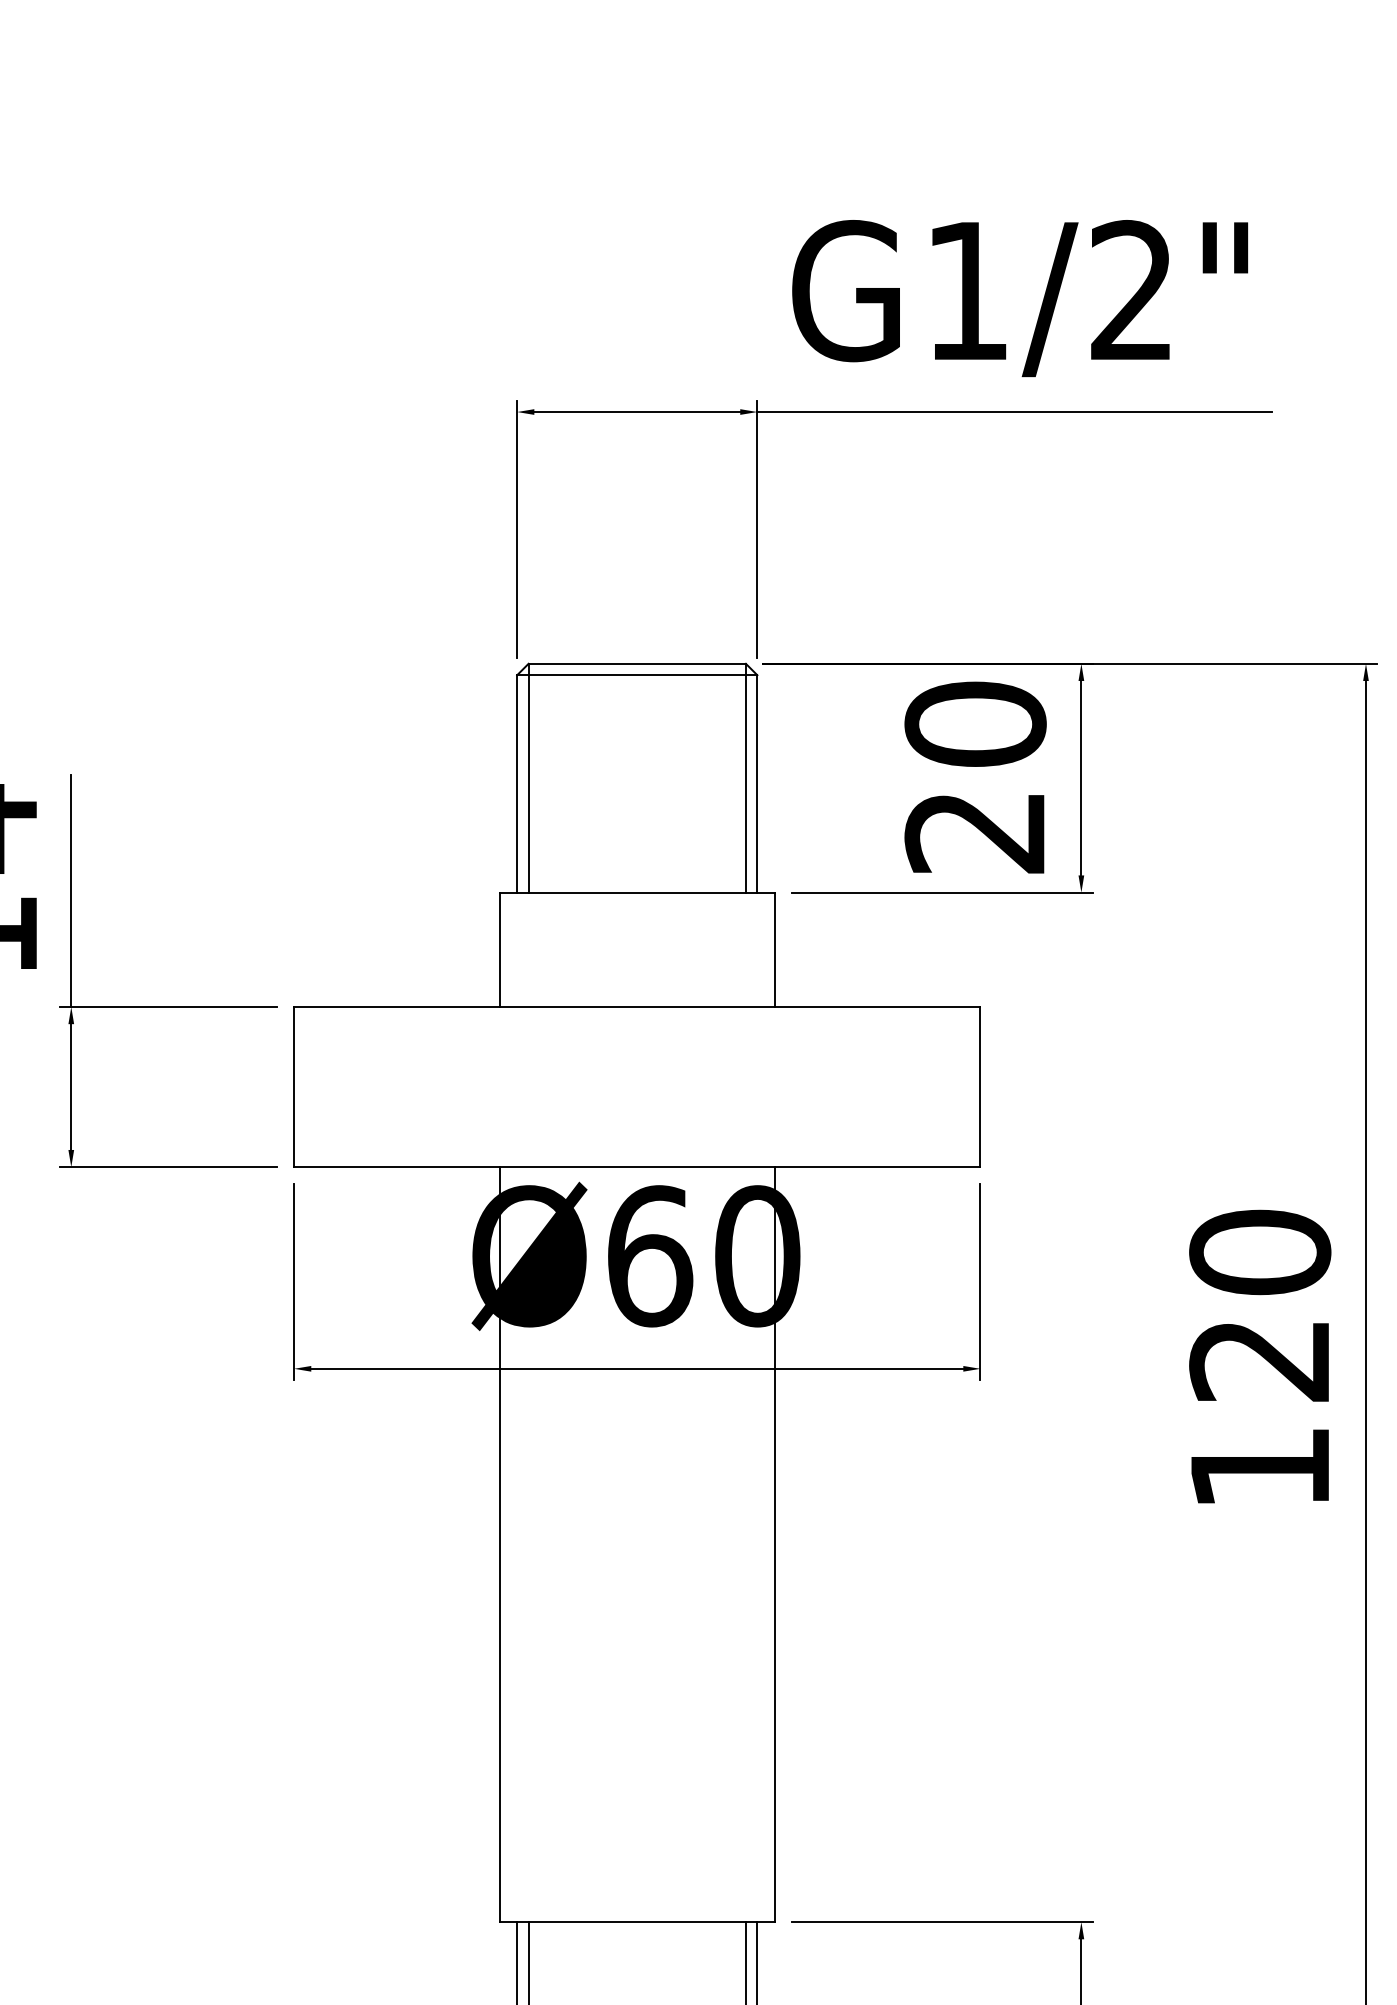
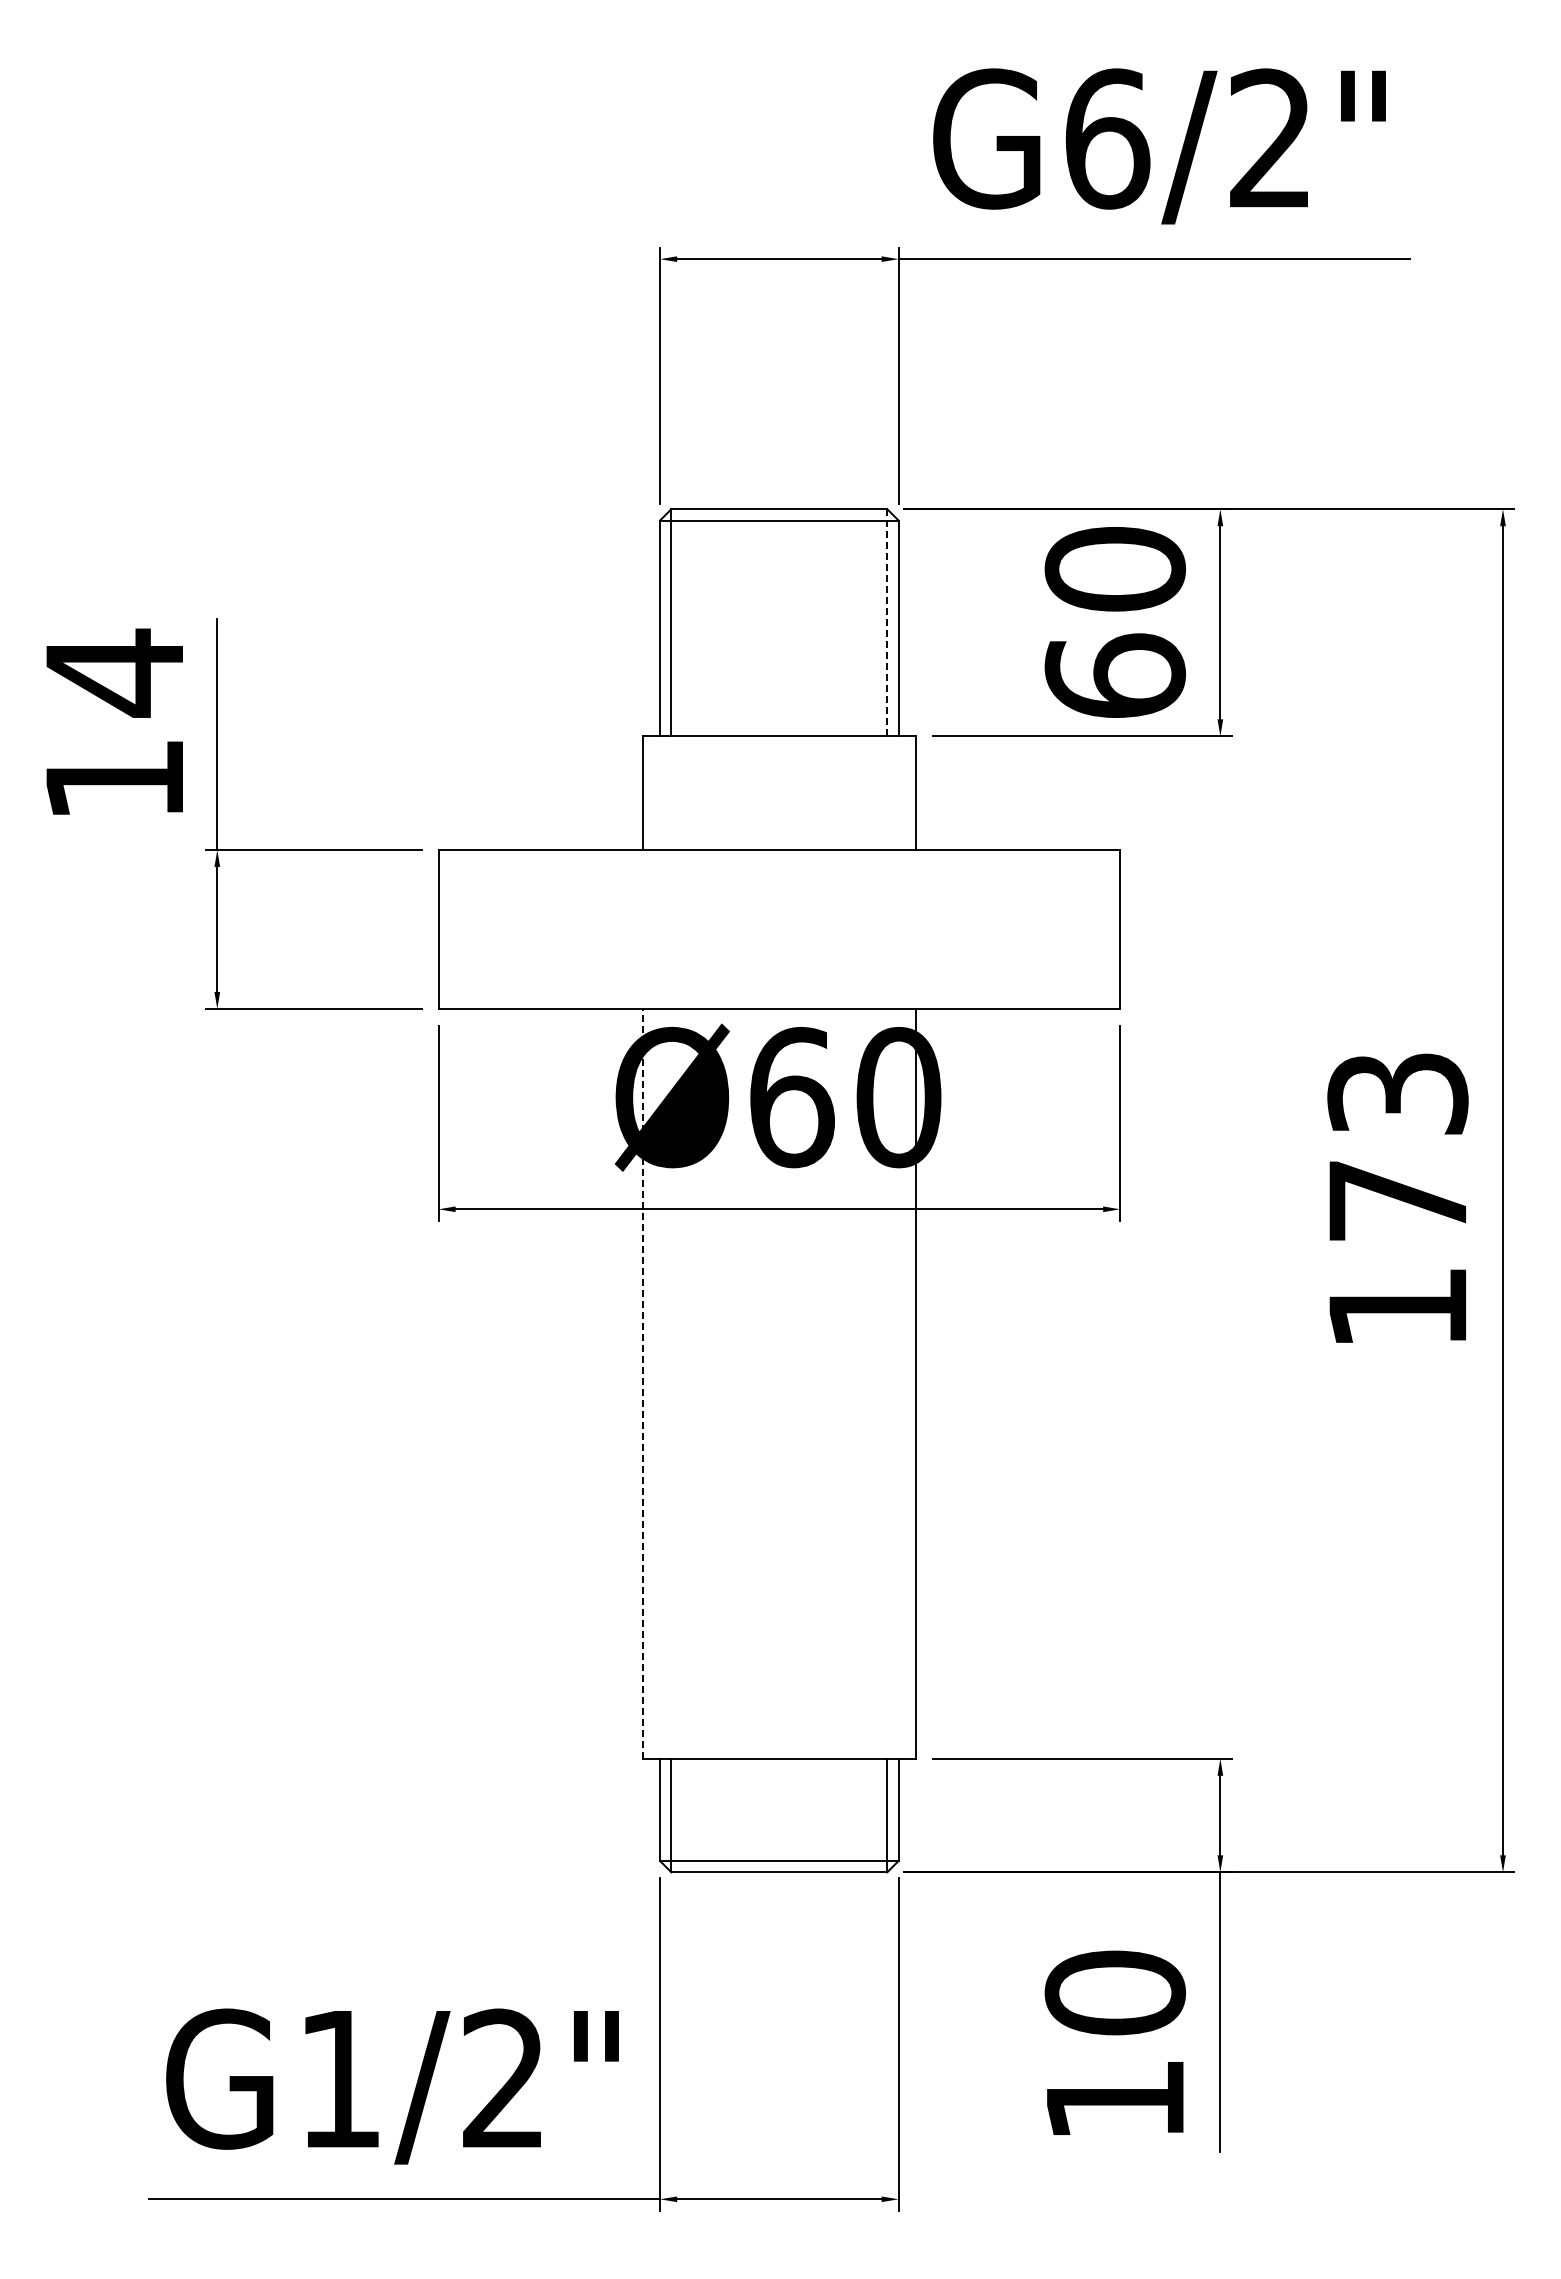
text: (967, 290) -> (1107, 138), G1/2" -> G6/2"
line: (746, 777) -> (887, 622), solid -> dashed
text: (975, 831) -> (1115, 675), 20 -> 60
text: (1259, 1305) -> (1397, 1146), 120 -> 173
line: (500, 1544) -> (643, 1383), solid -> dashed

